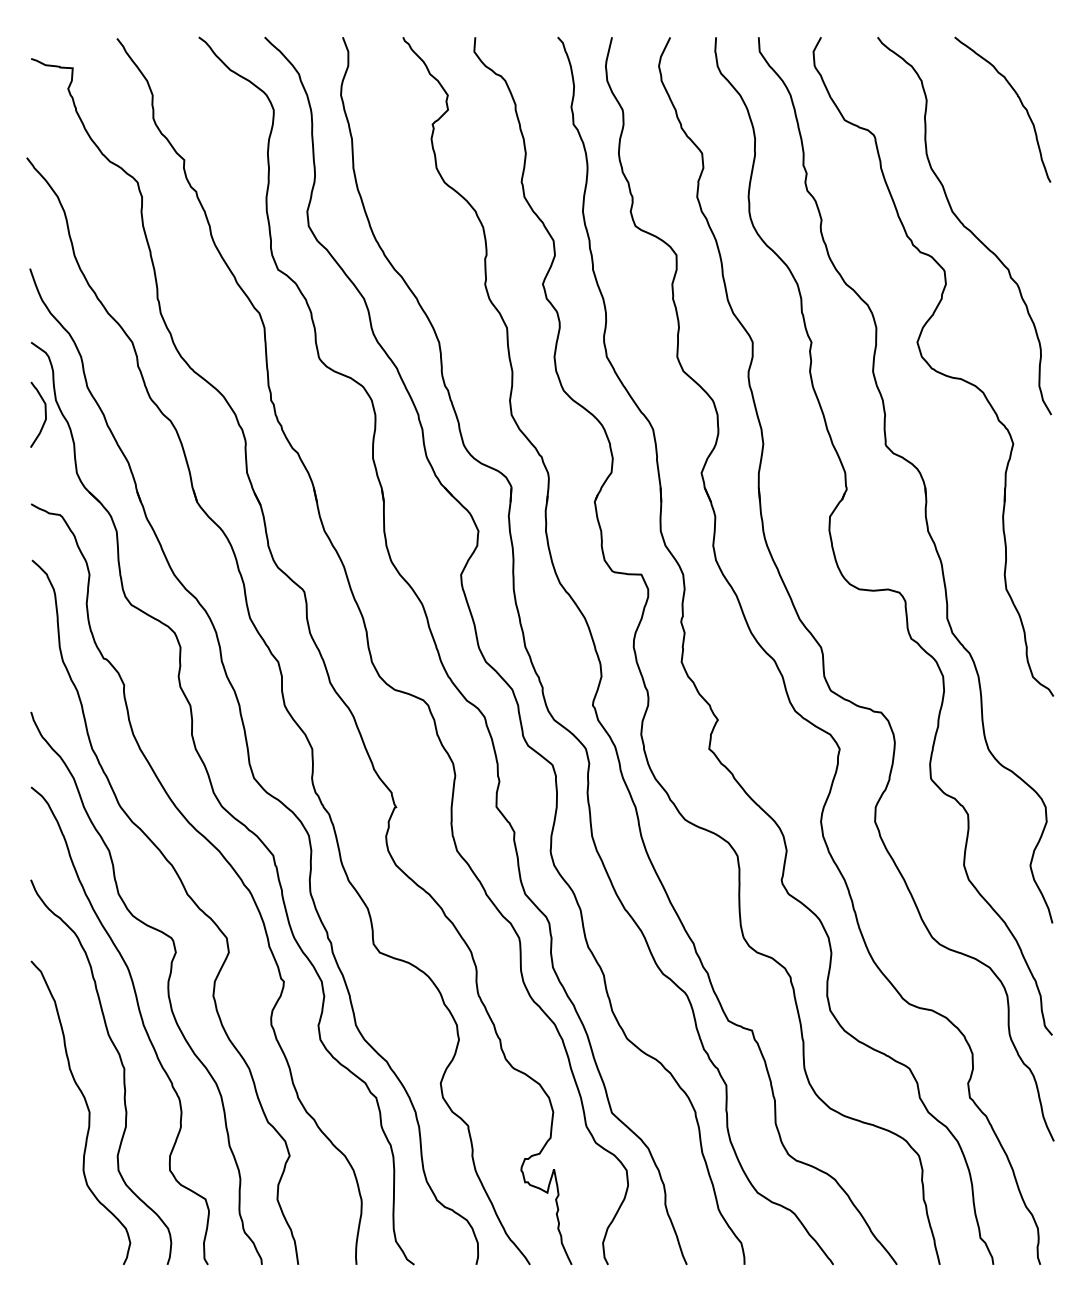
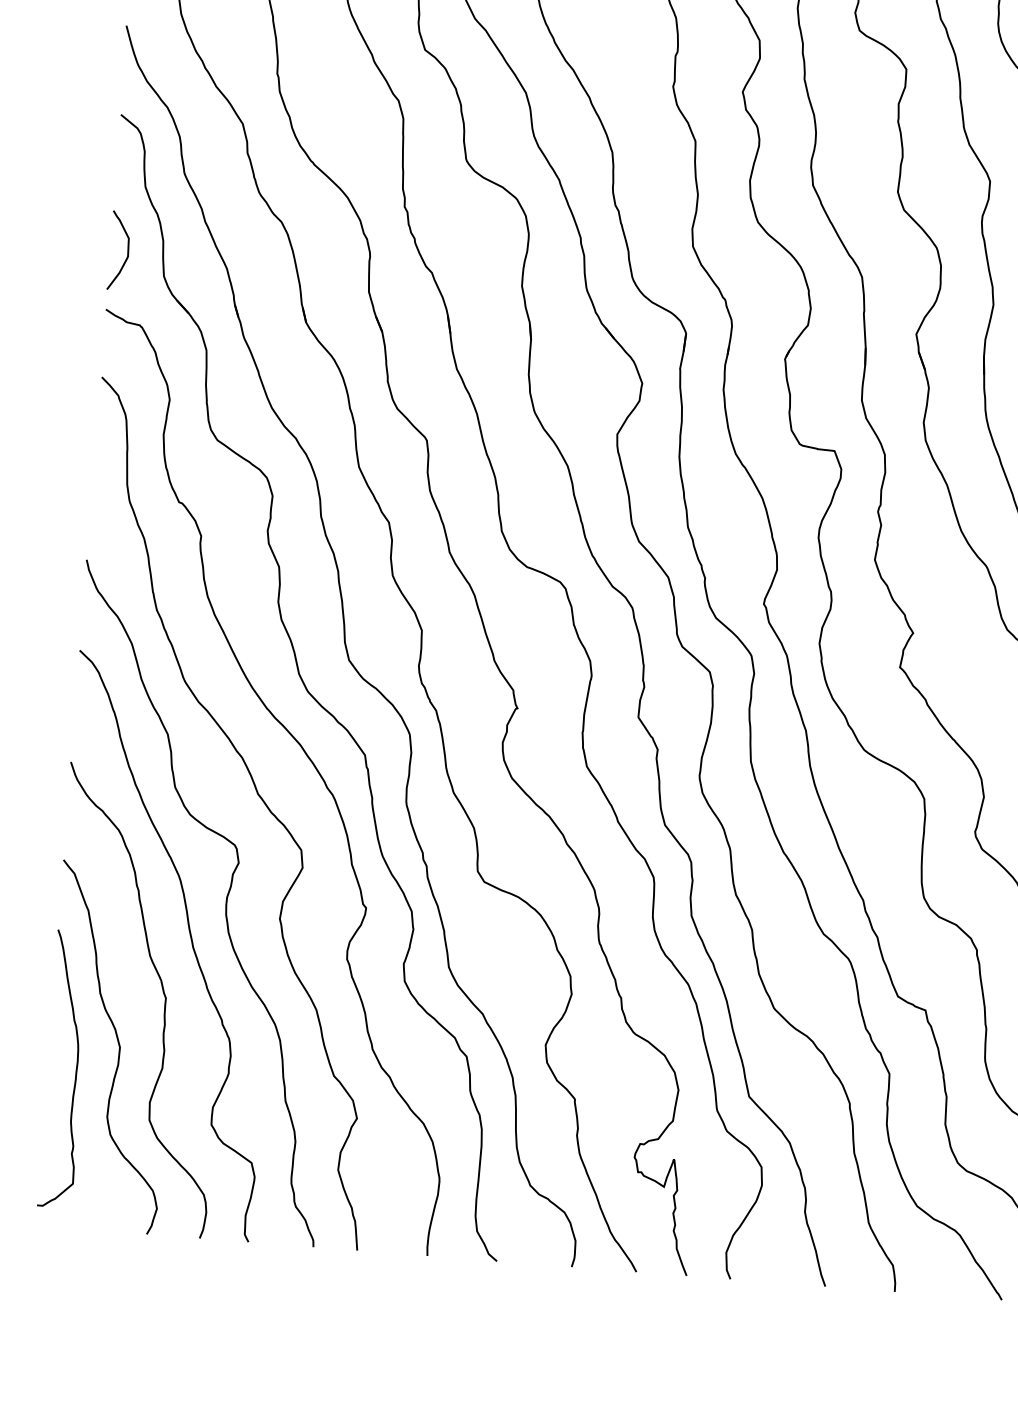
curve: (44, 412) -> (126, 248), moved
curve: (54, 1133) -> (75, 1069), added

